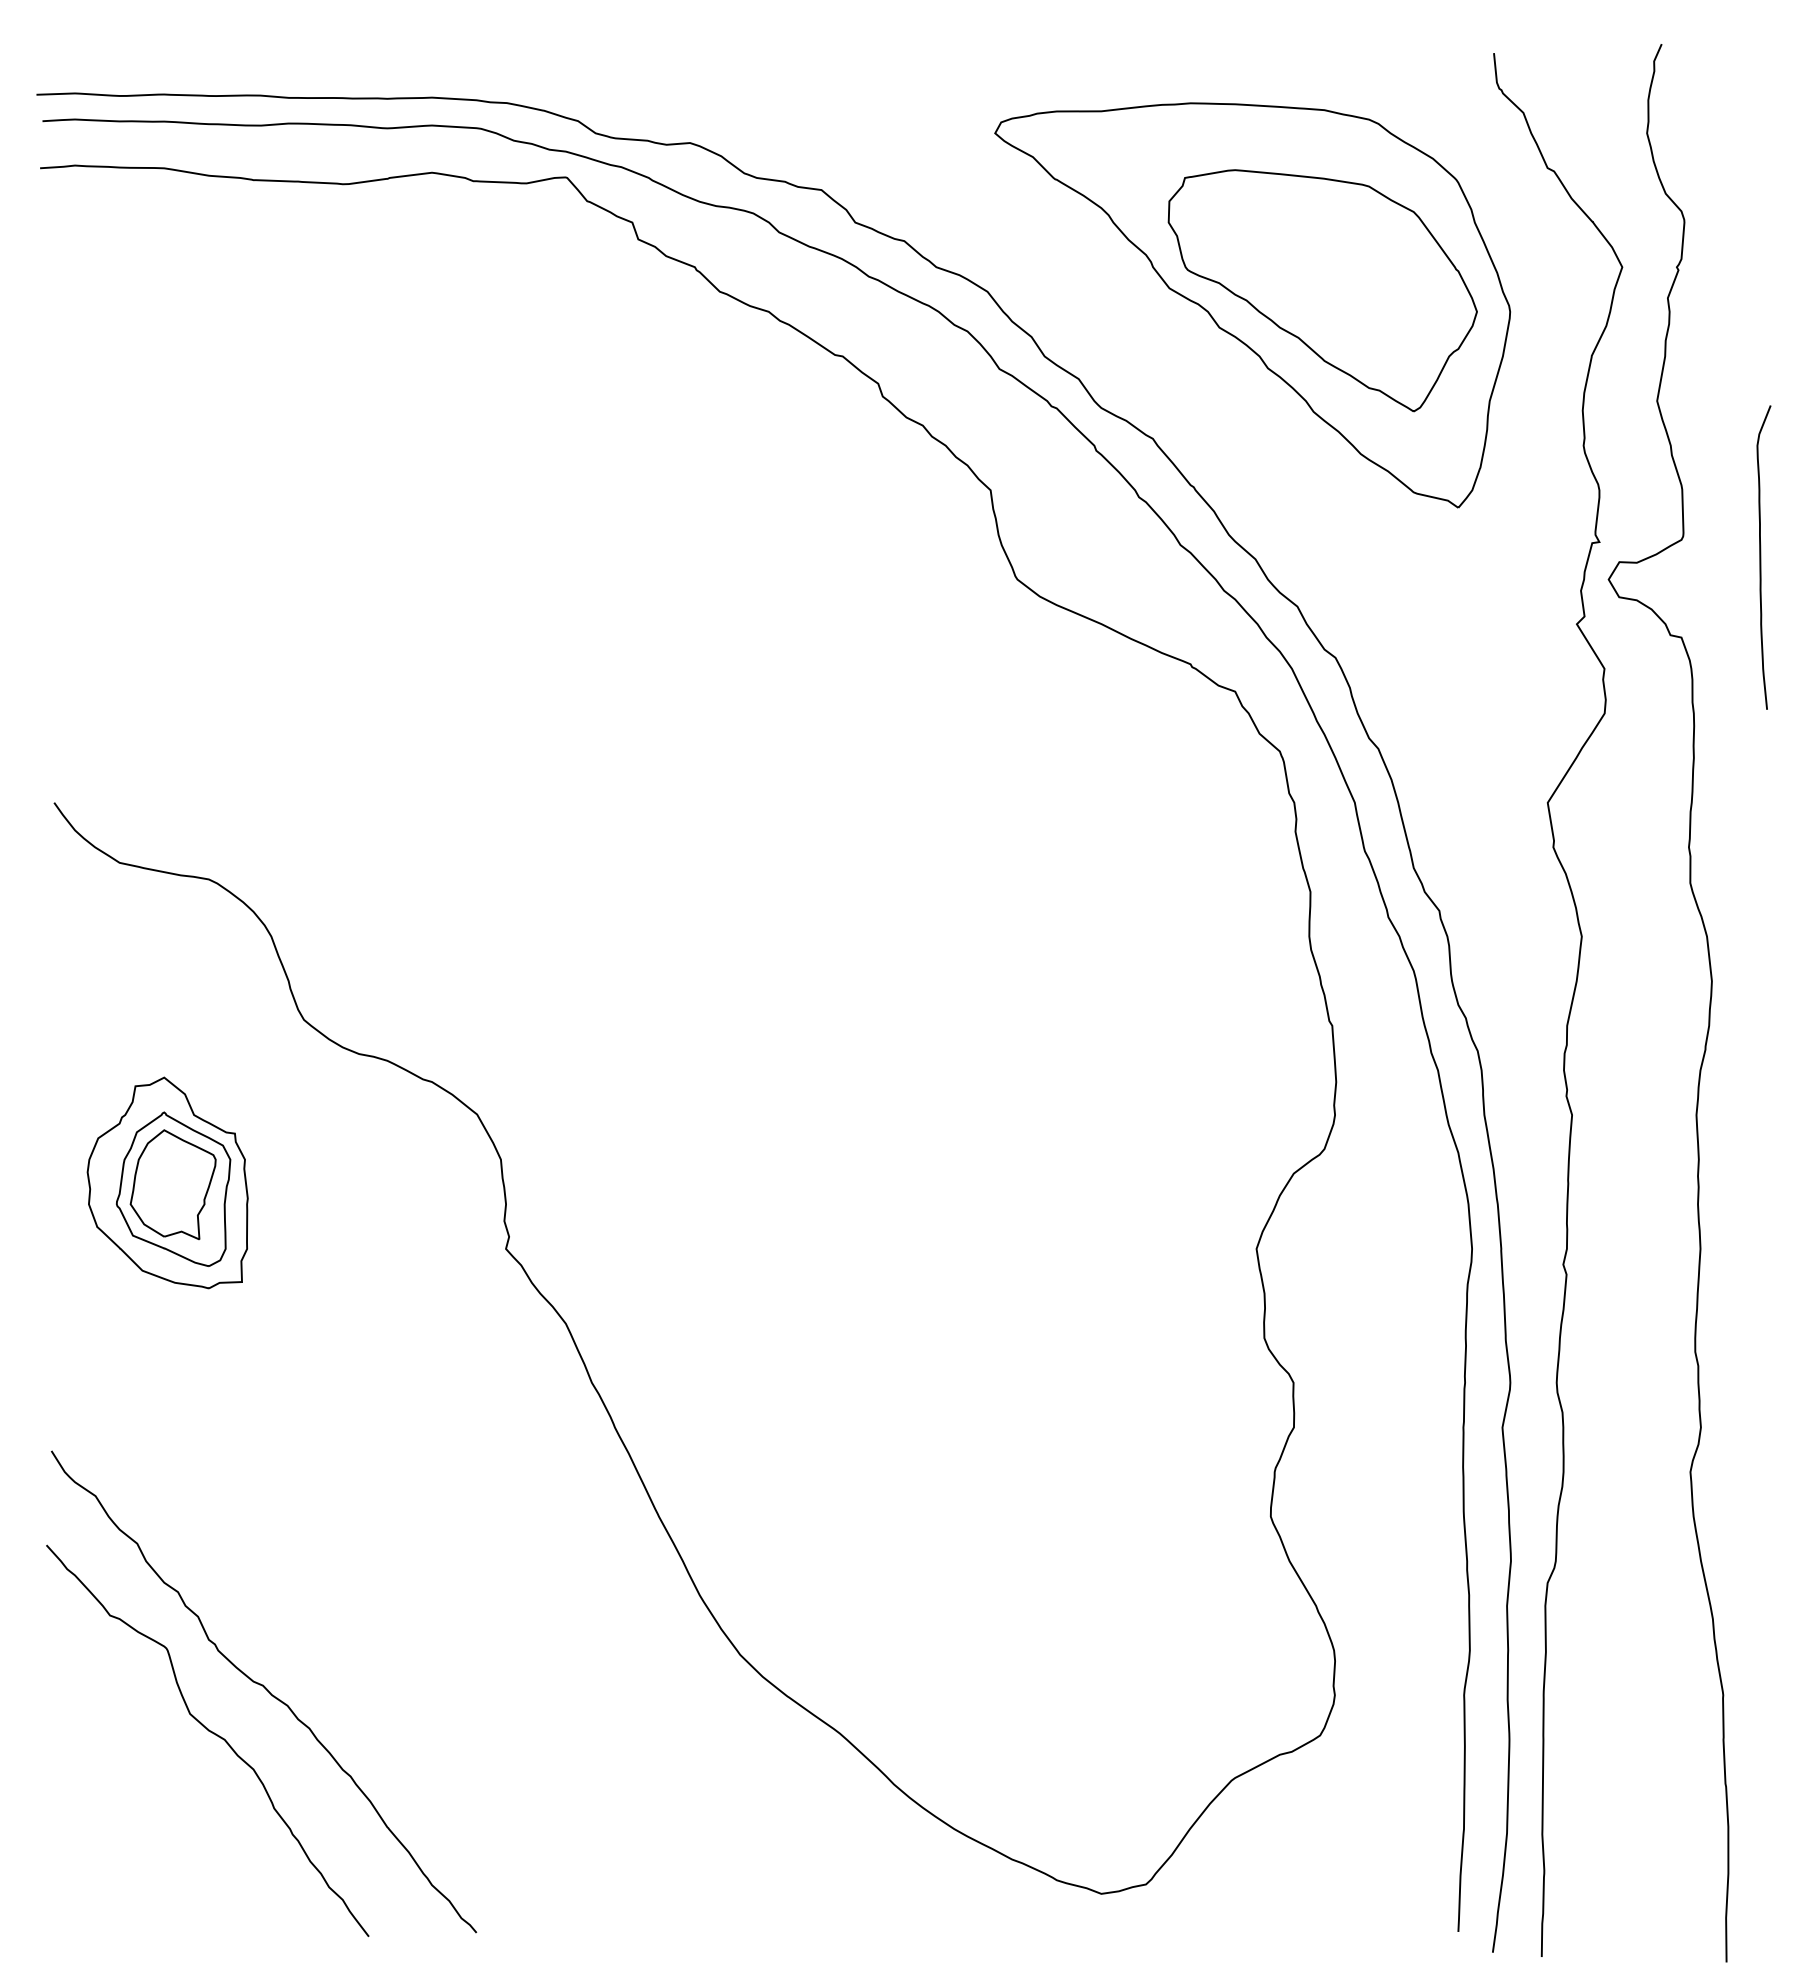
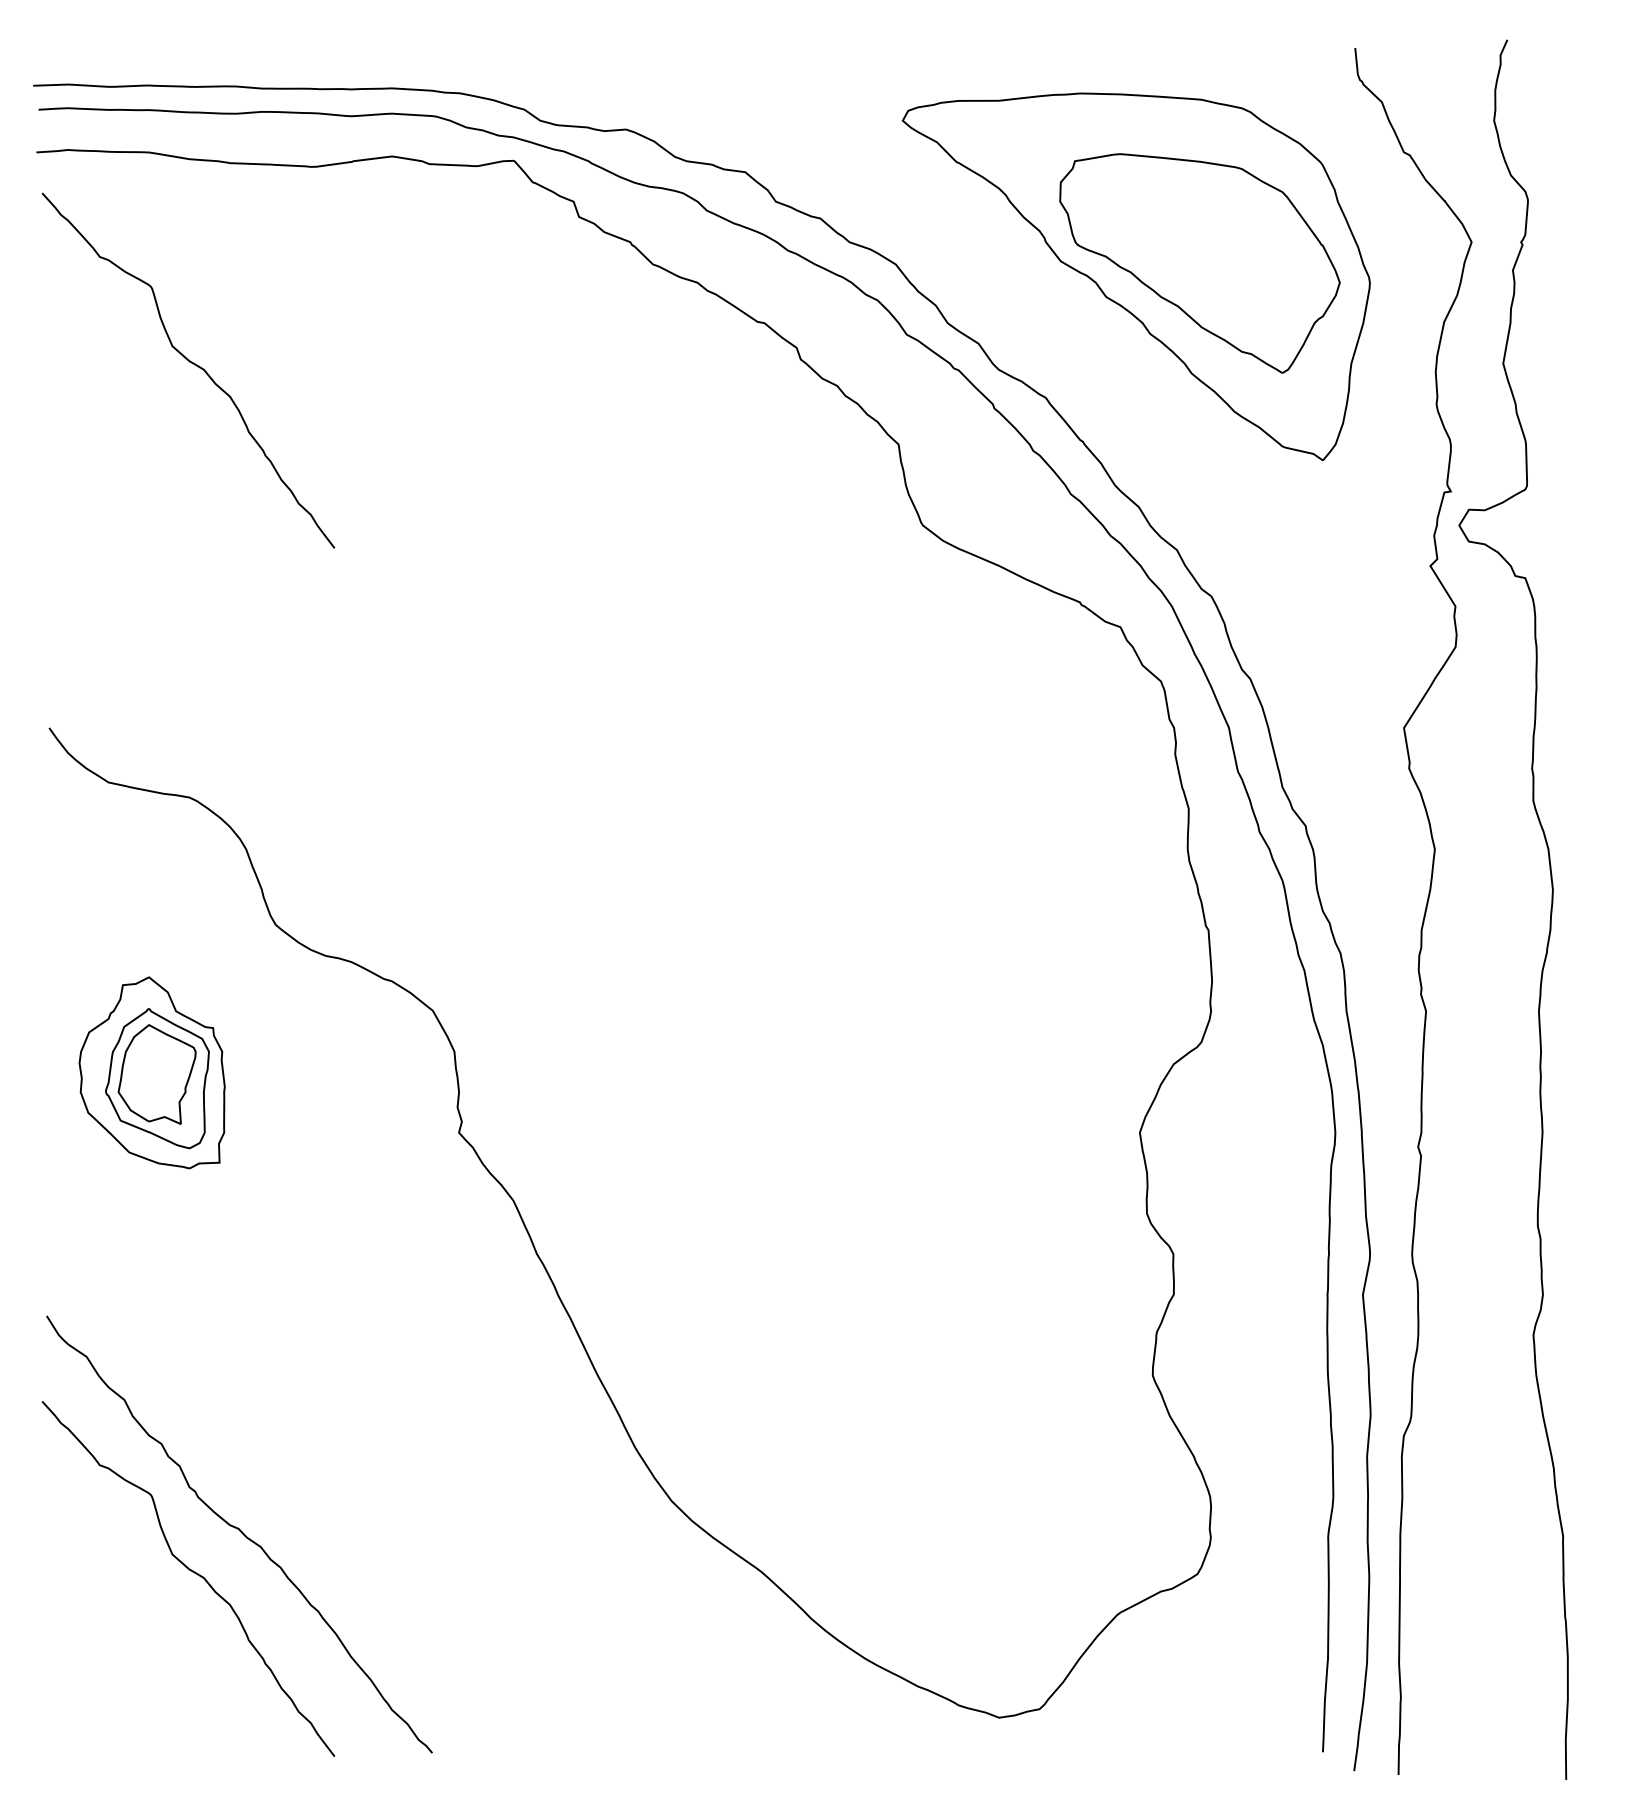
curve: (211, 401) -> (191, 363), added
curve: (1761, 557) -> (1597, 505), removed

